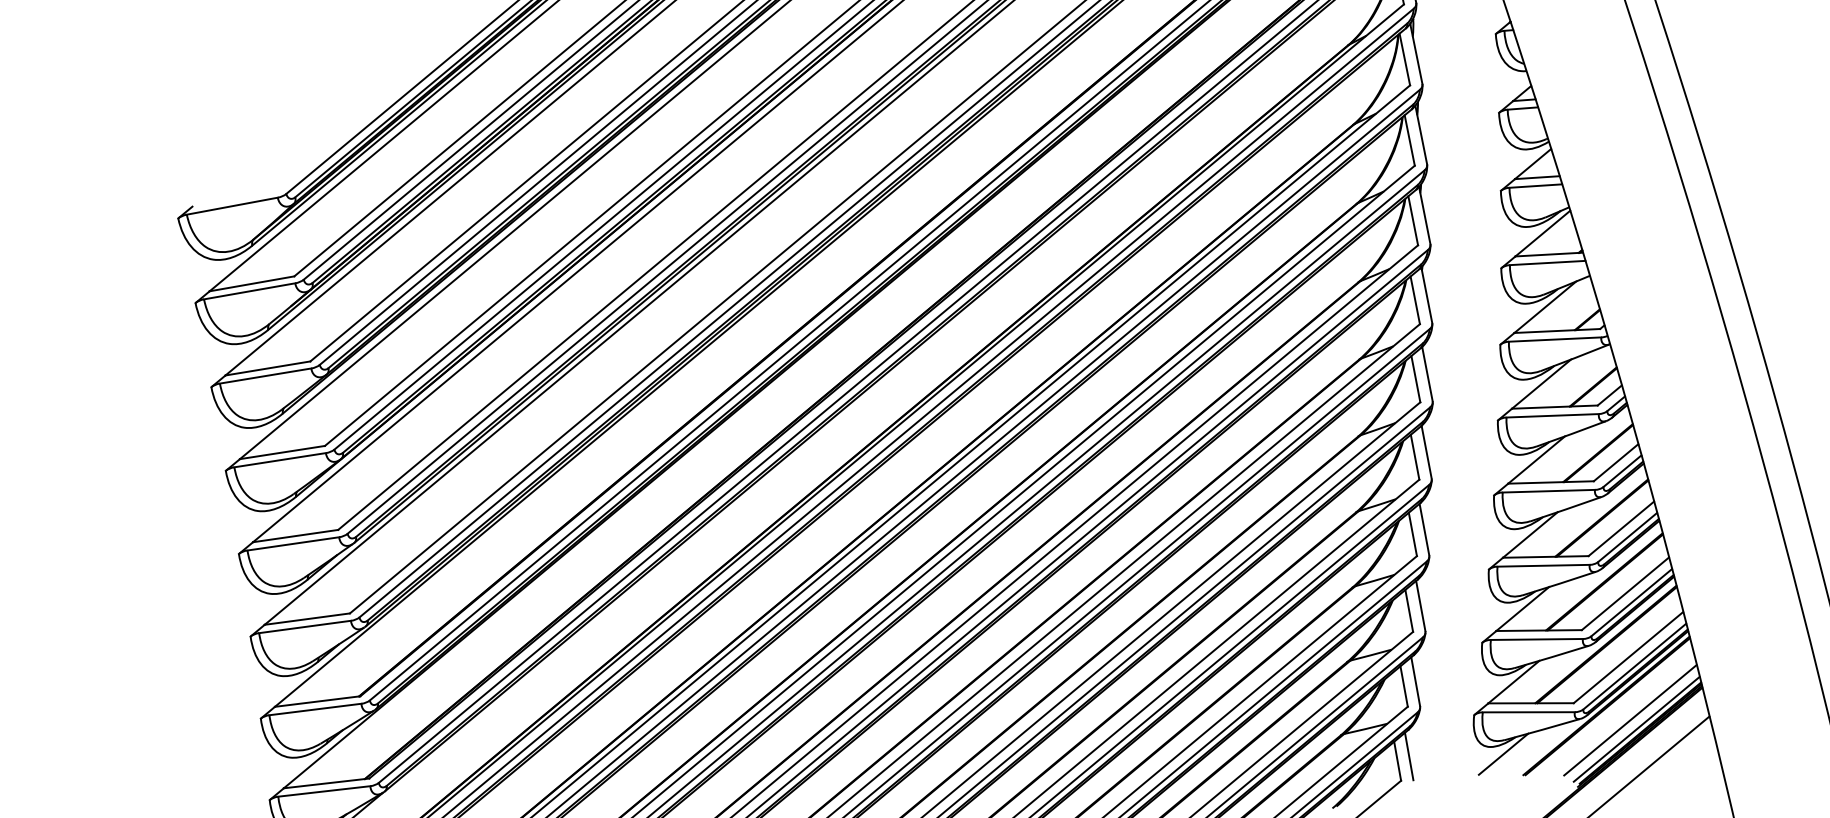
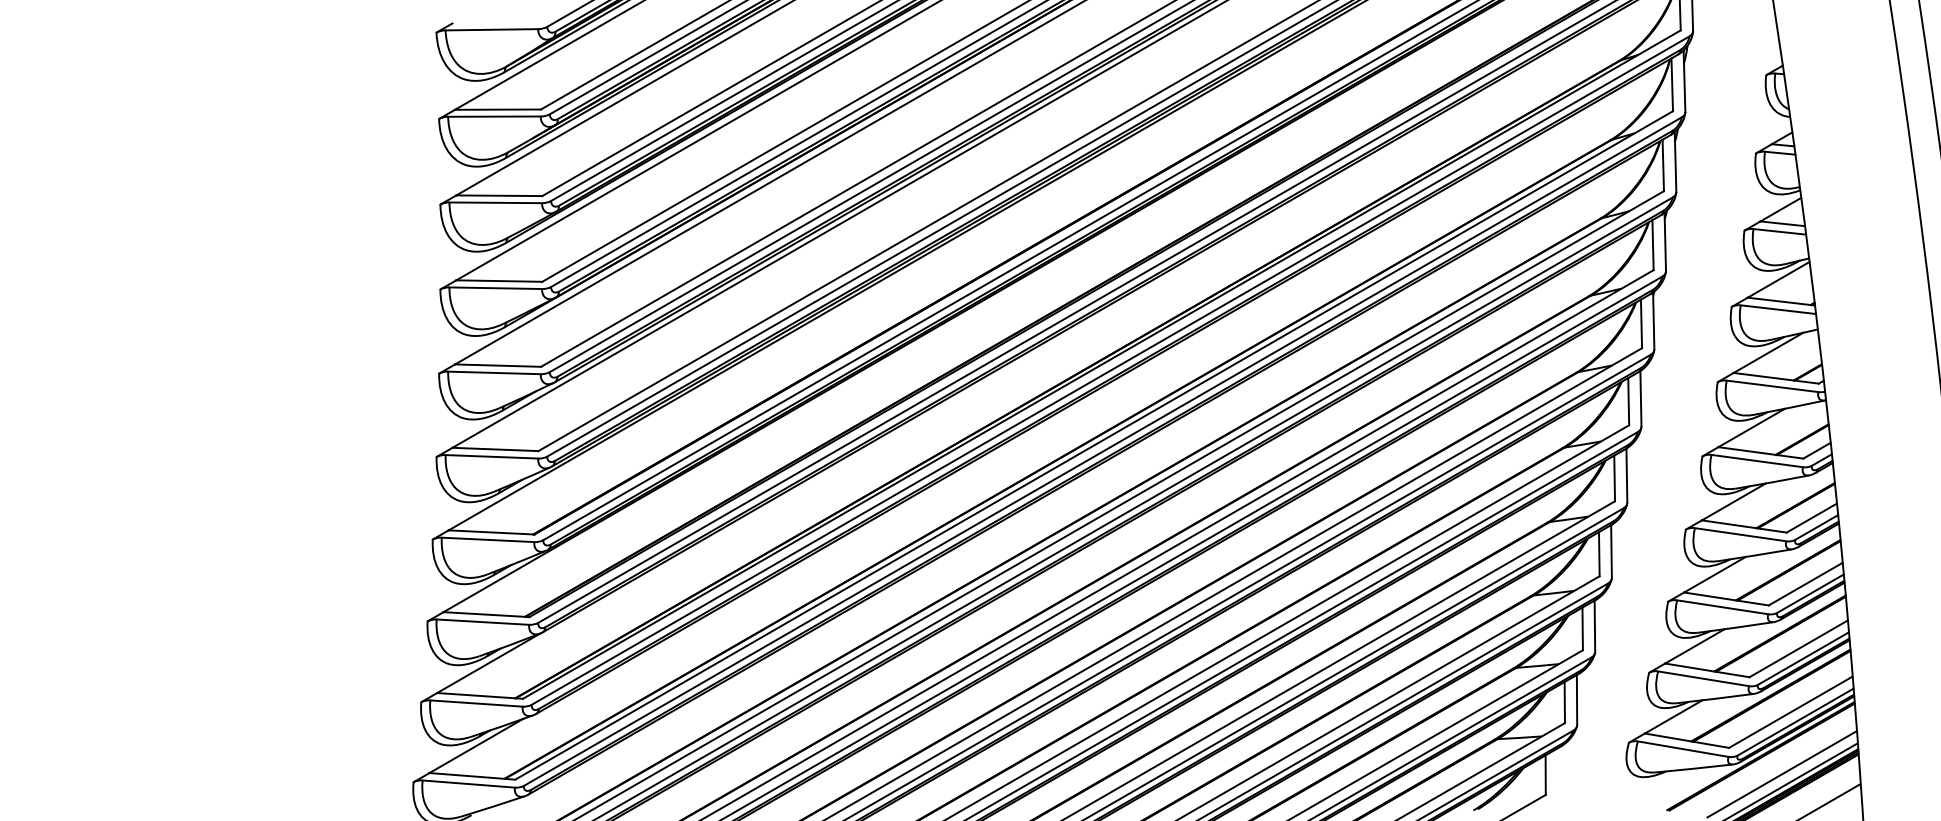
line: (1503, 754) -> (1651, 786), removed
line: (1408, 756) -> (1557, 772), removed

